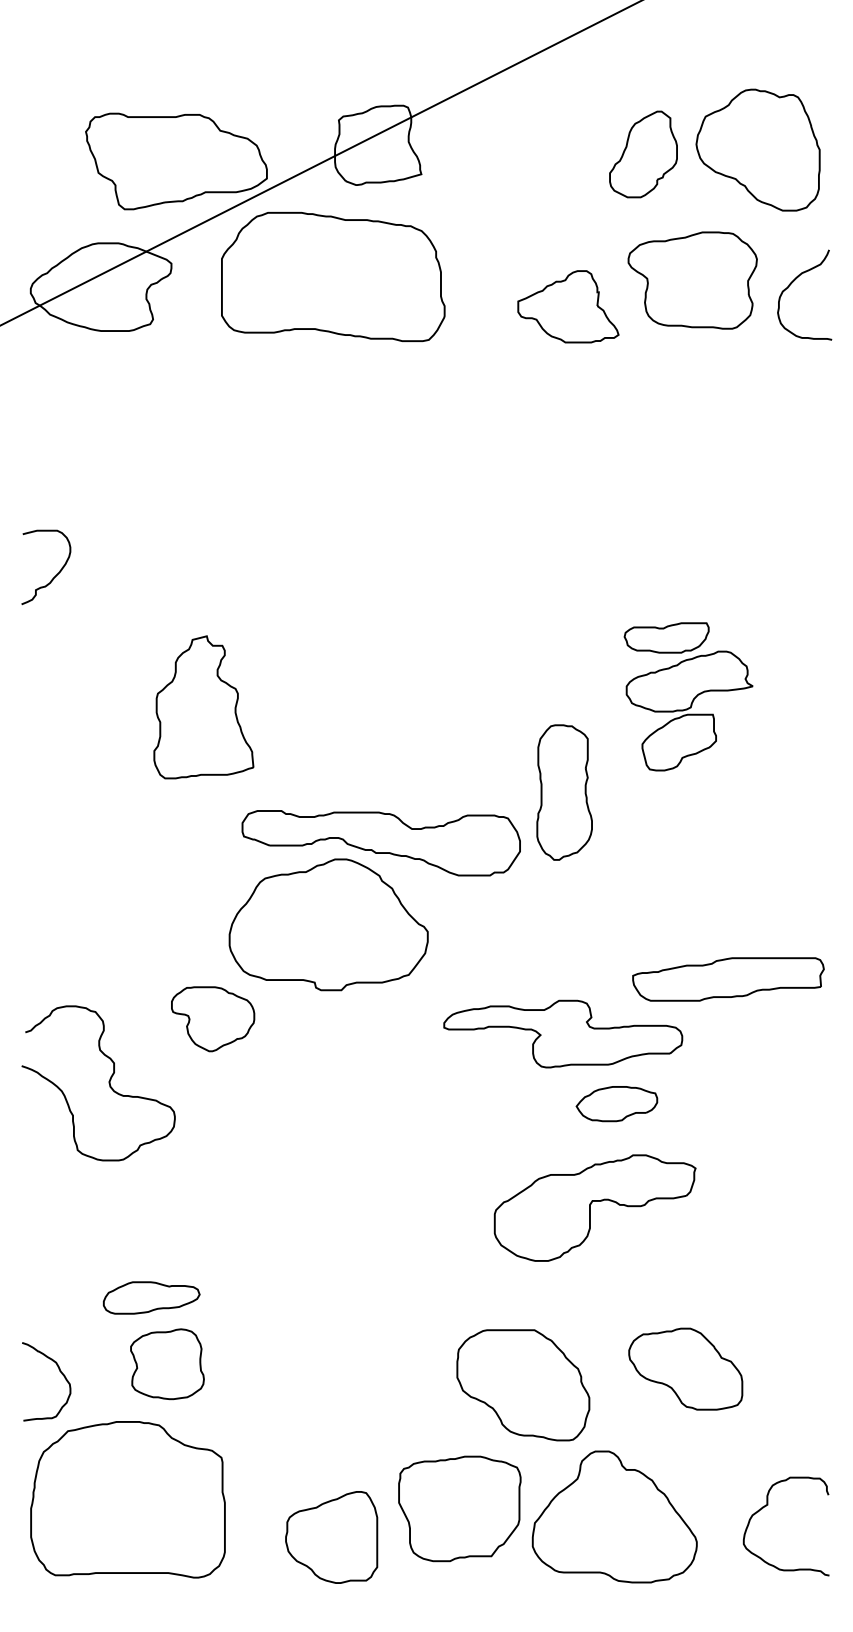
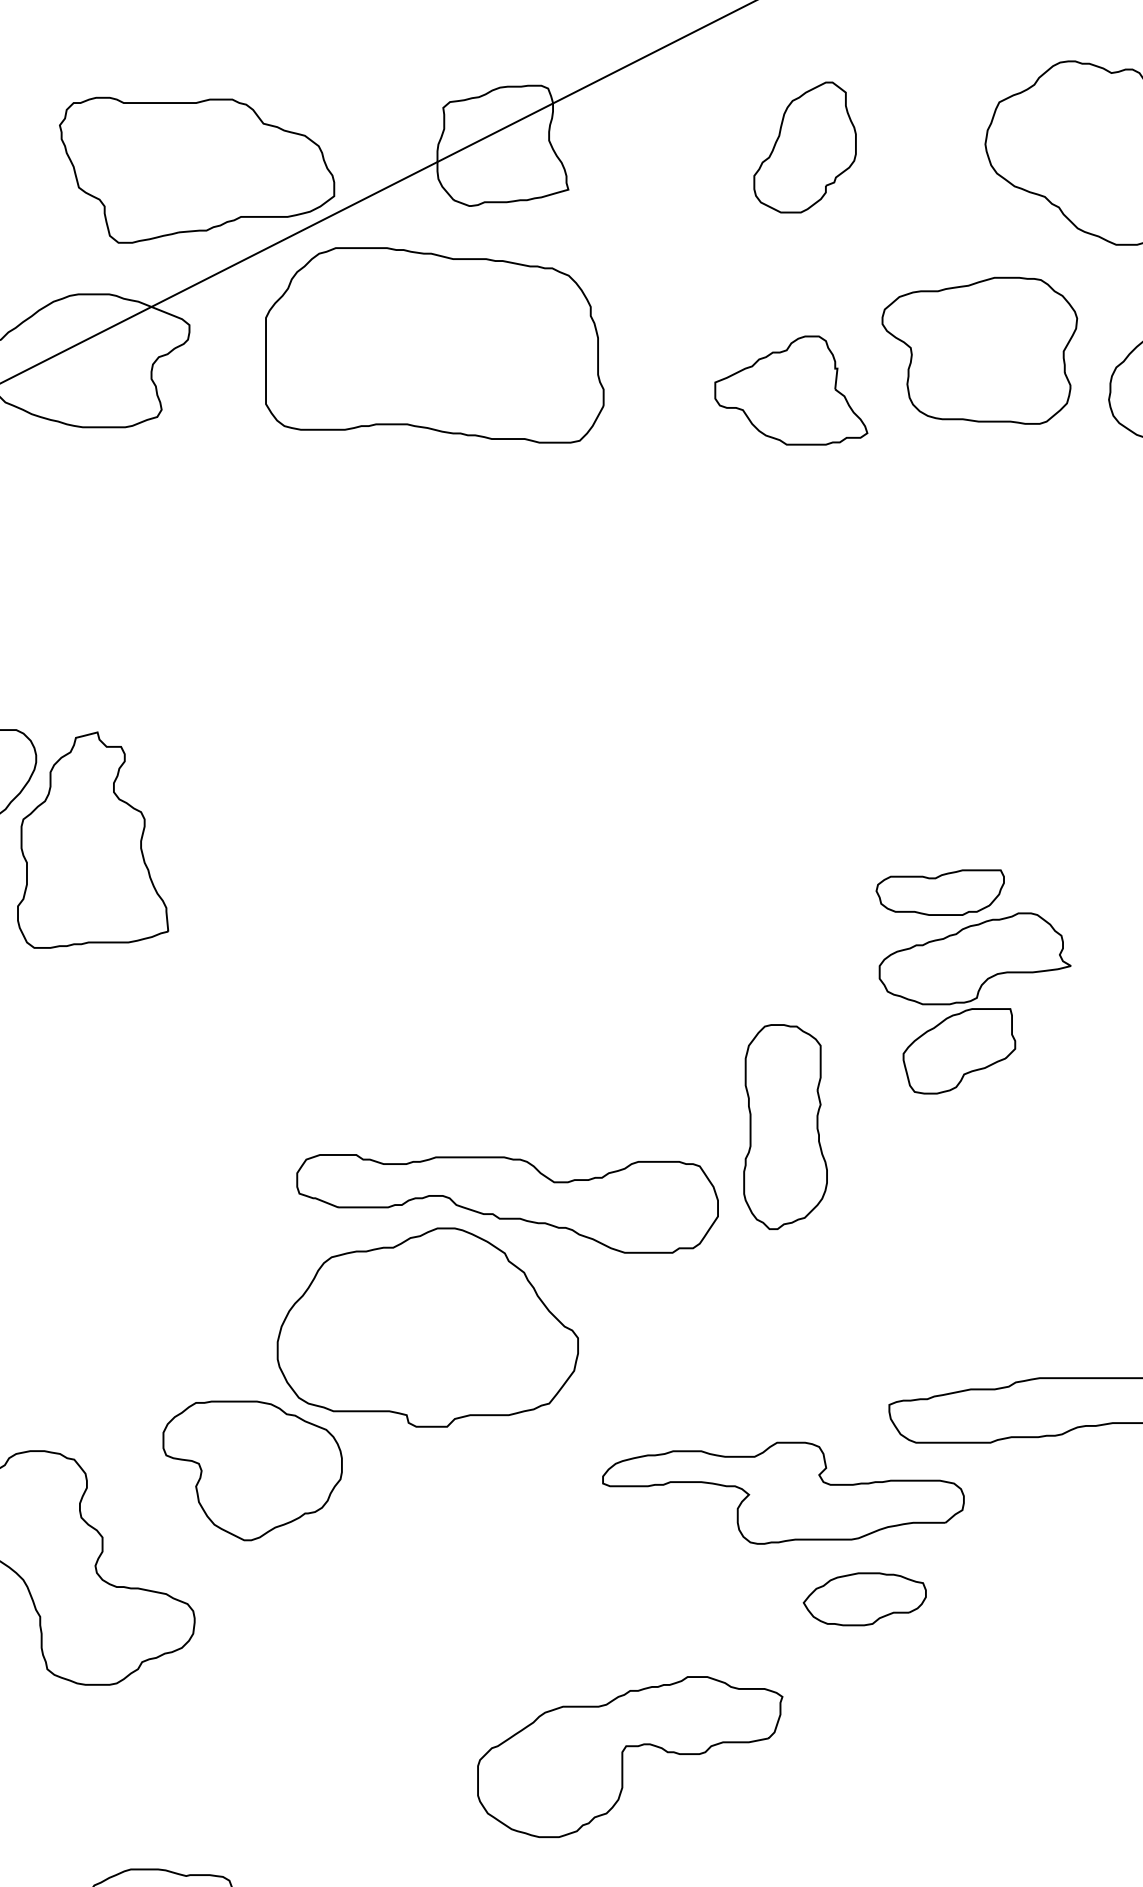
part: (643, 154) -> (805, 147), moved
part: (203, 707) -> (92, 840), moved
part: (212, 1018) -> (251, 1469), size x1.43
part: (594, 1207) -> (629, 1756), moved

